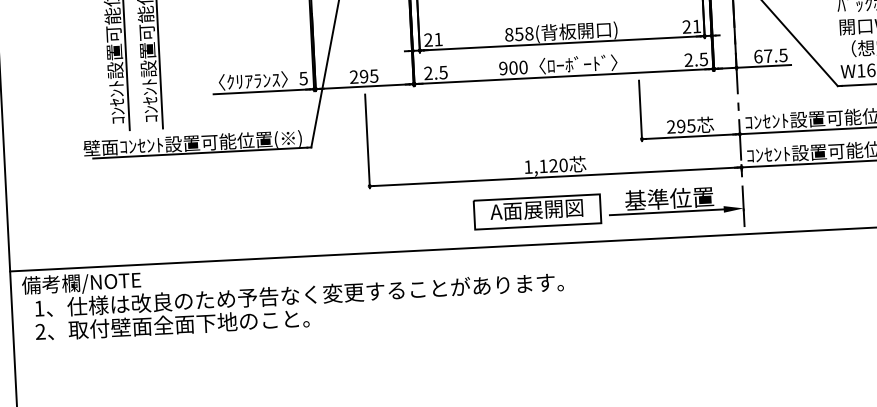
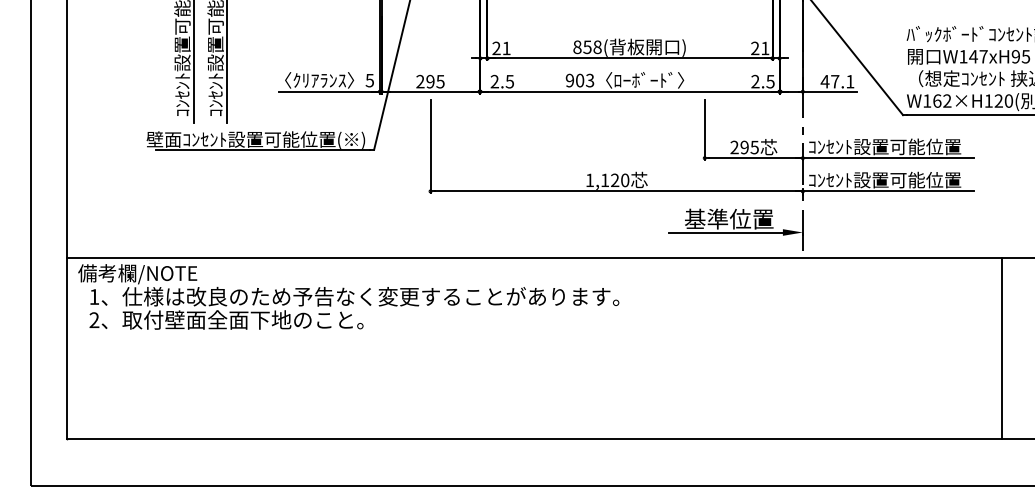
text: (770, 55) -> (837, 81), 67.5 -> 47.1
text: (522, 67) -> (589, 80), 900 -> 903
part: (537, 211) -> (596, 225), removed

